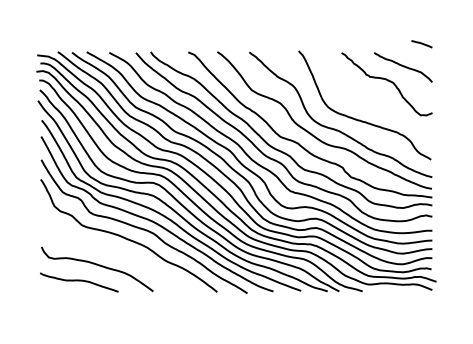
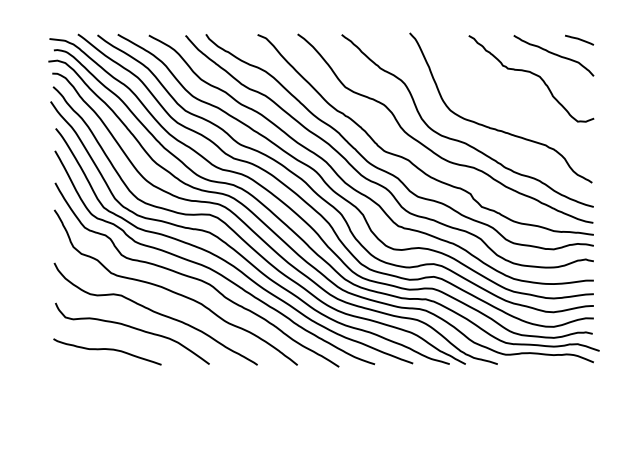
line: (421, 44) -> (578, 40), moved
curve: (114, 254) -> (155, 313), added

